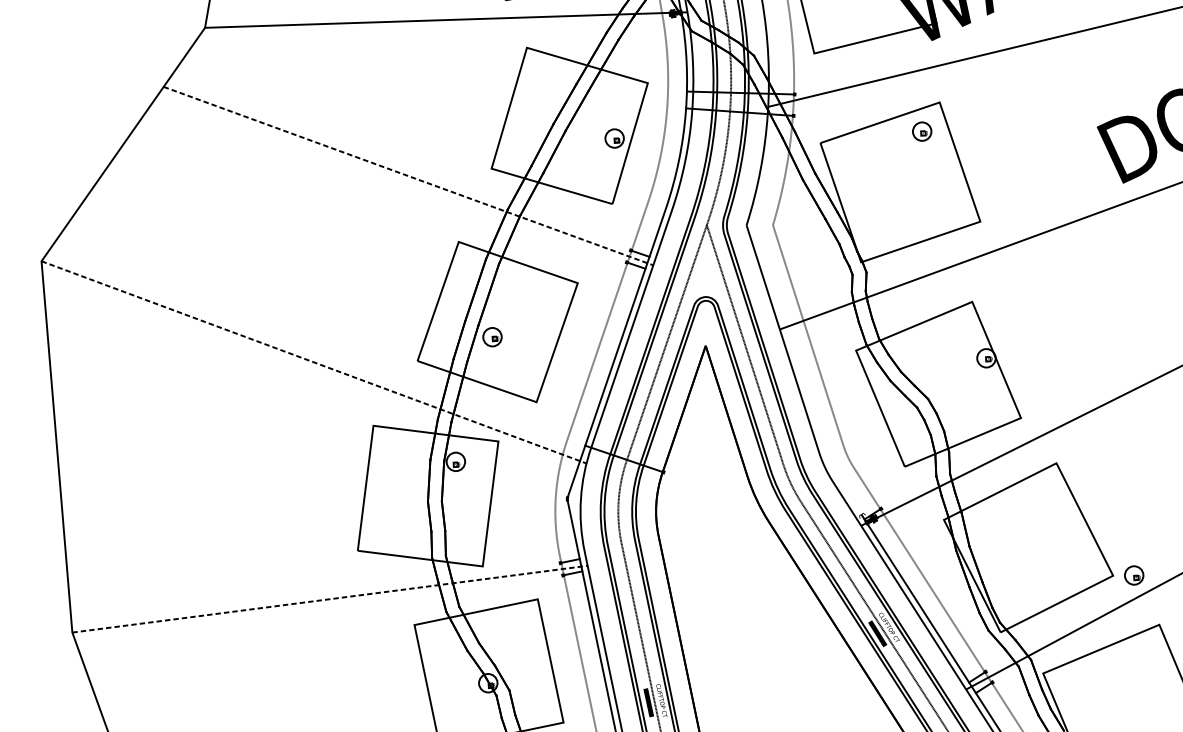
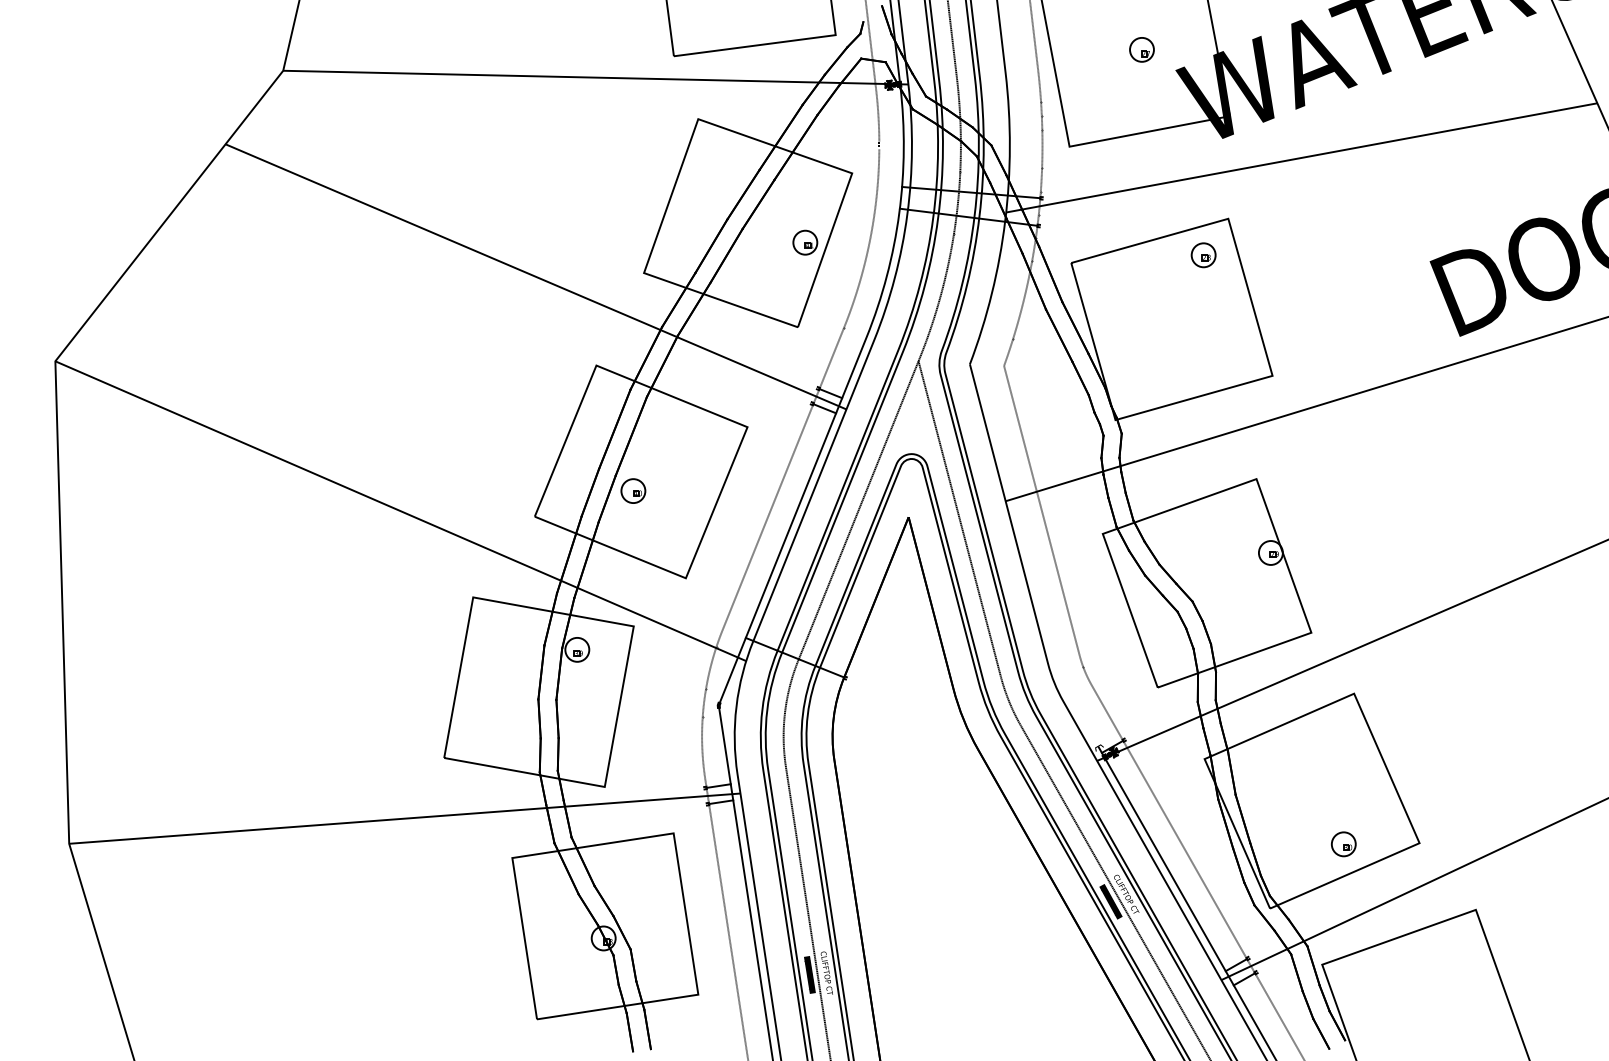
line: (408, 175) -> (536, 276), dashed -> solid
line: (313, 362) -> (400, 511), dashed -> solid
part: (1133, 575) -> (1343, 844), moved
line: (329, 599) -> (404, 818), dashed -> solid

